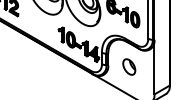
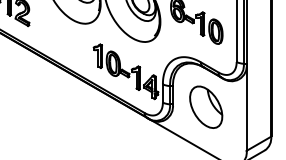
part: (129, 66) -> (206, 106), size x1.67

